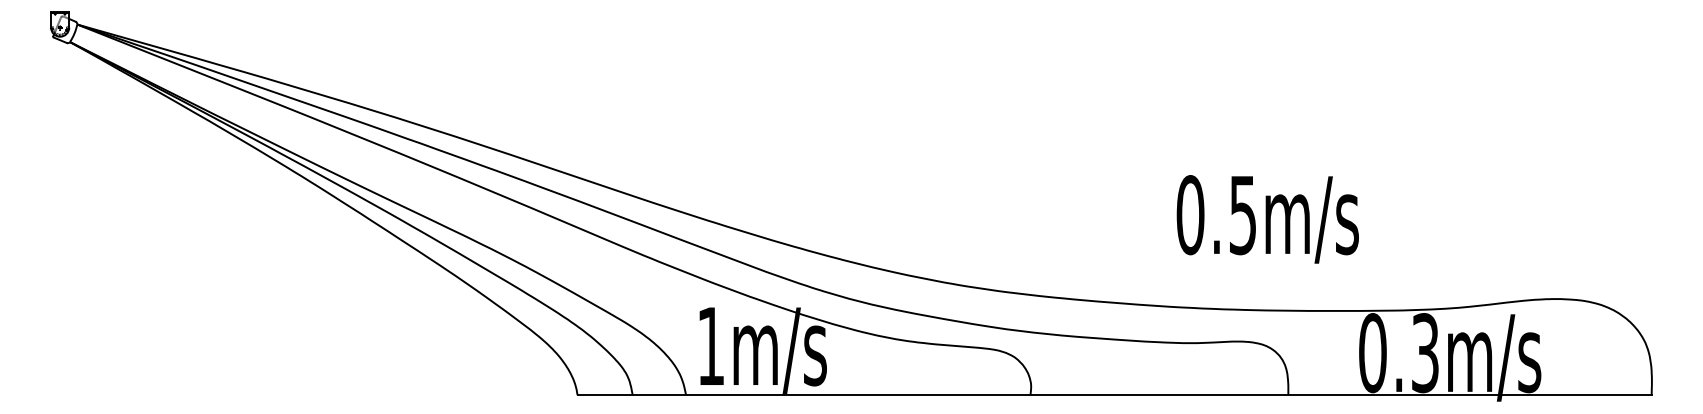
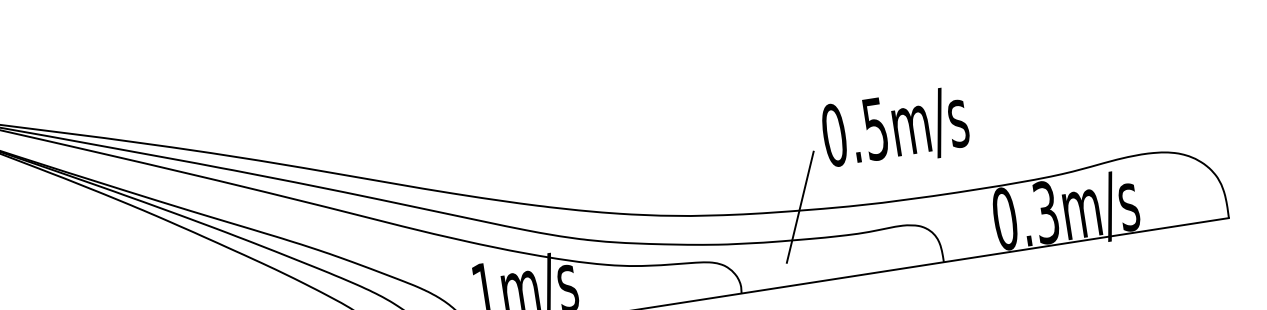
text: (1267, 219) -> (895, 129), moved
line: (1119, 298) -> (799, 206), added

